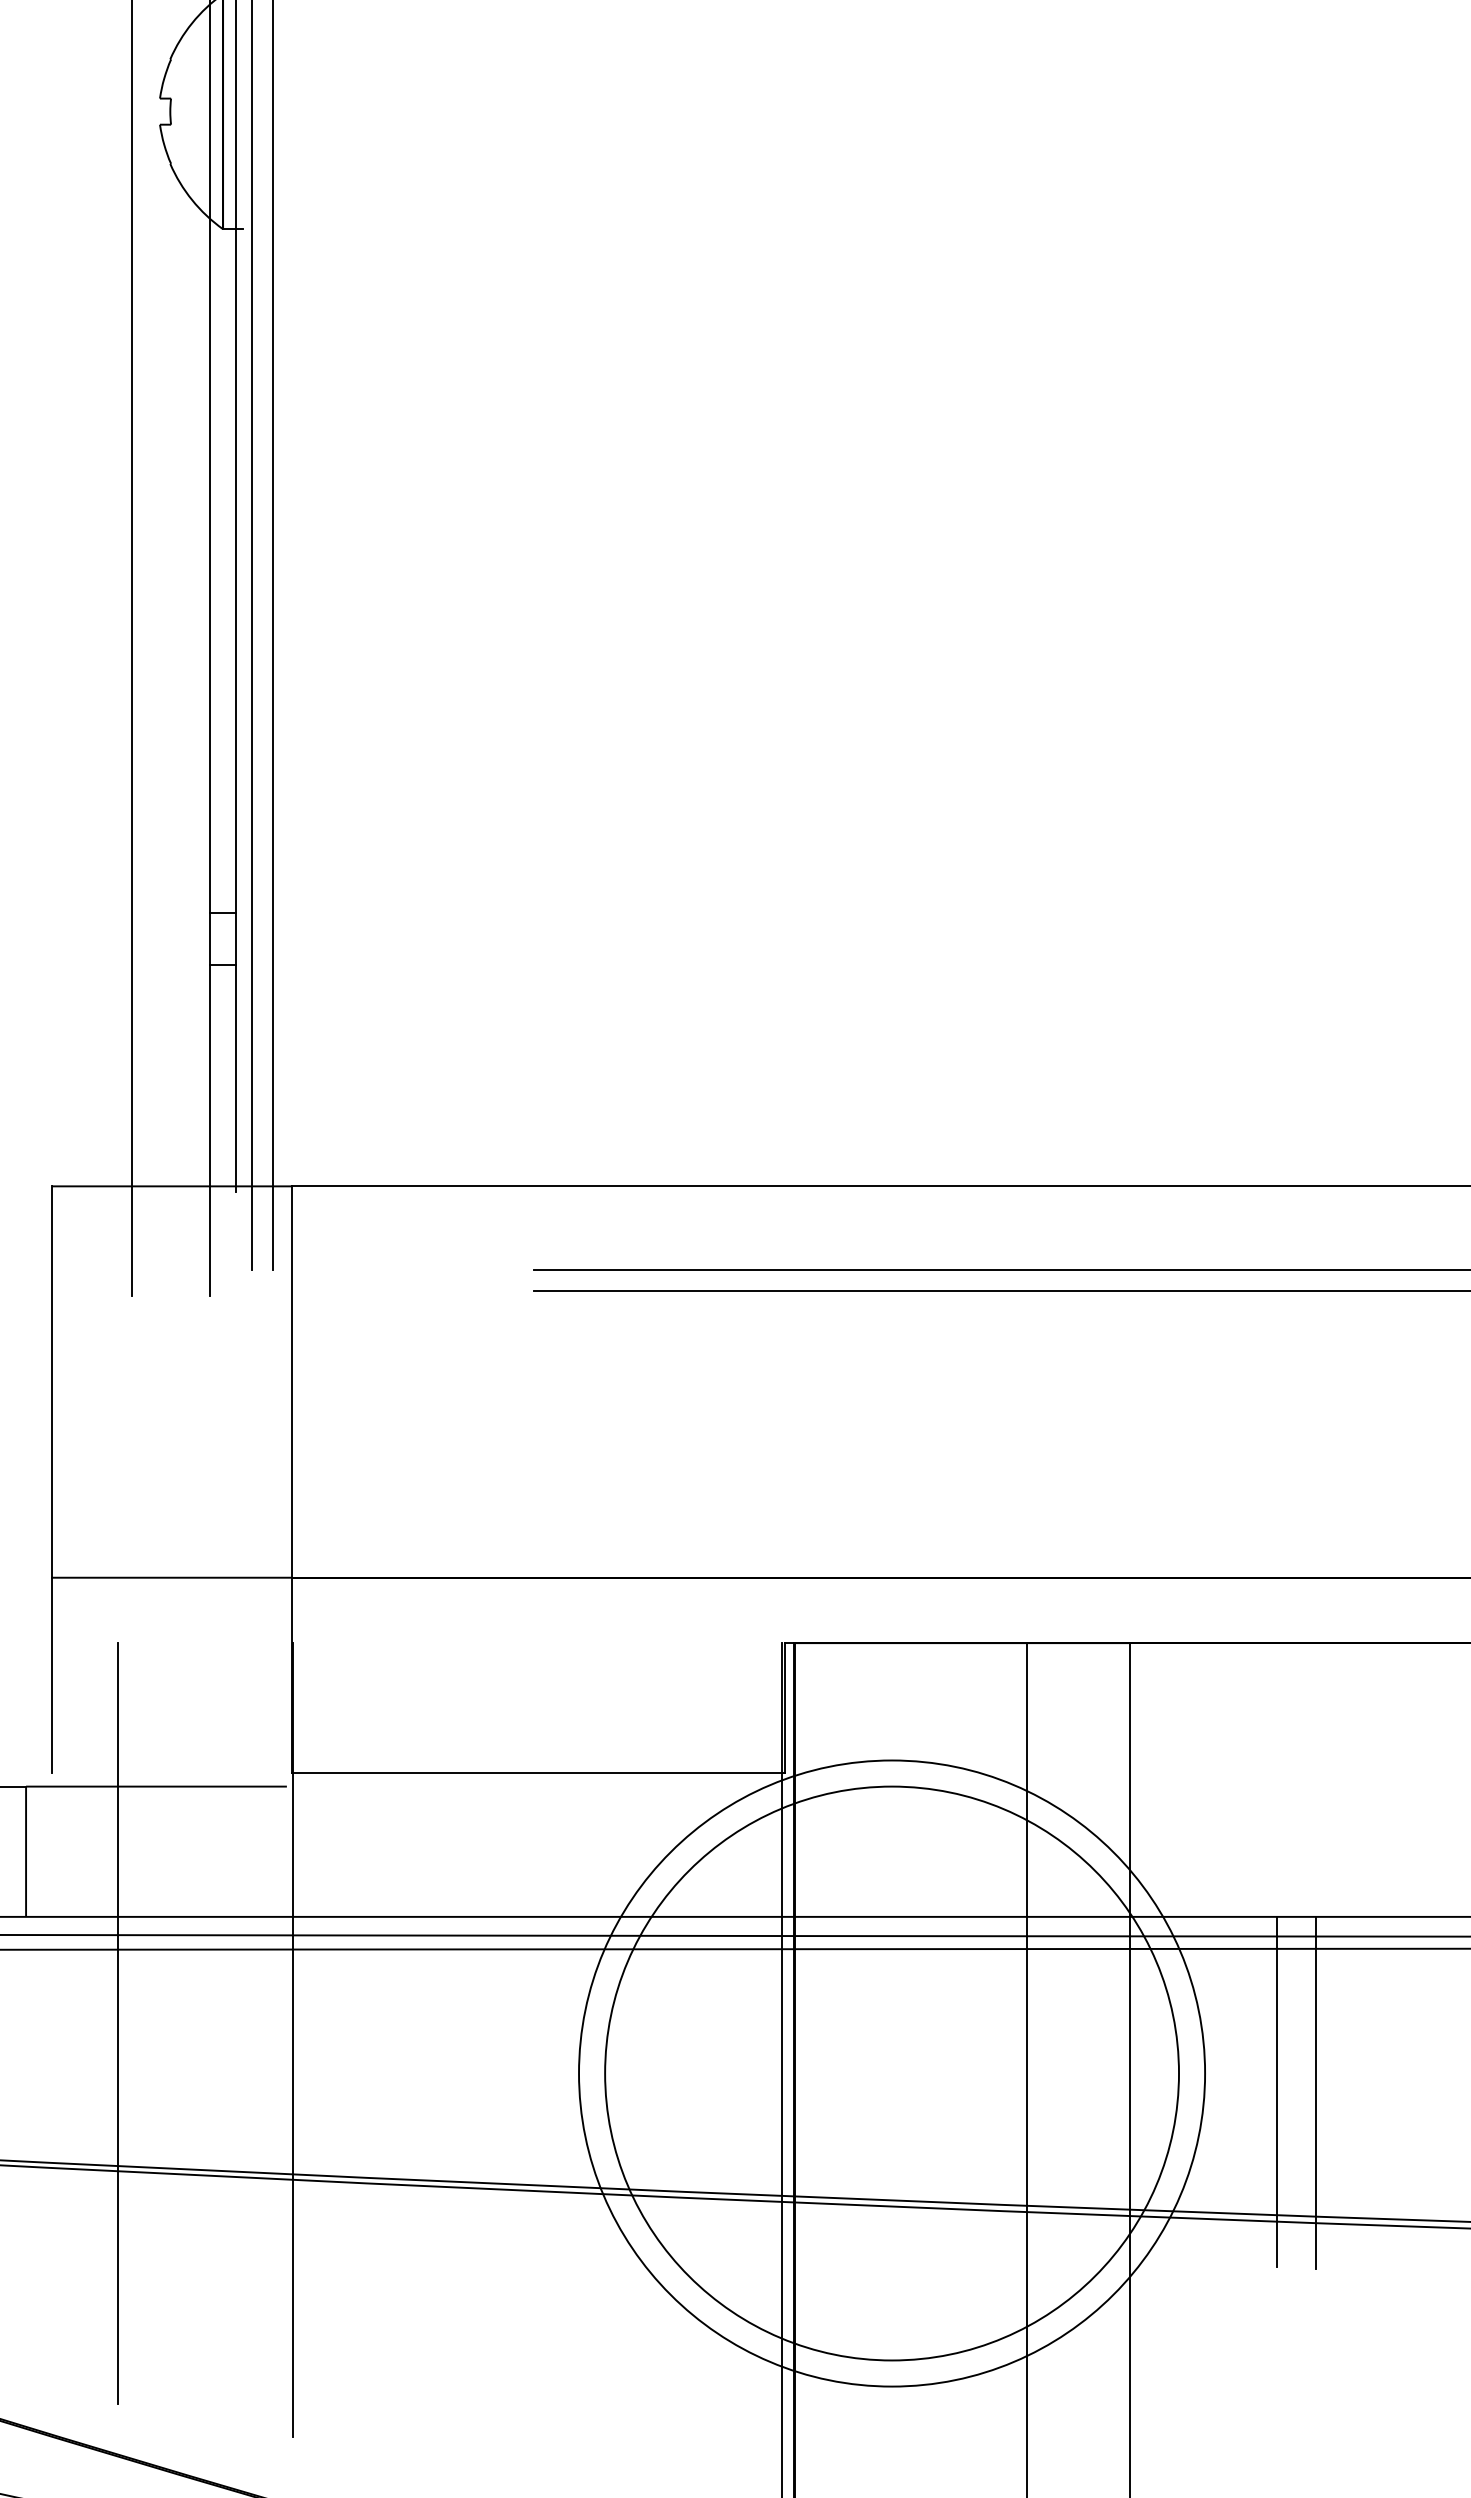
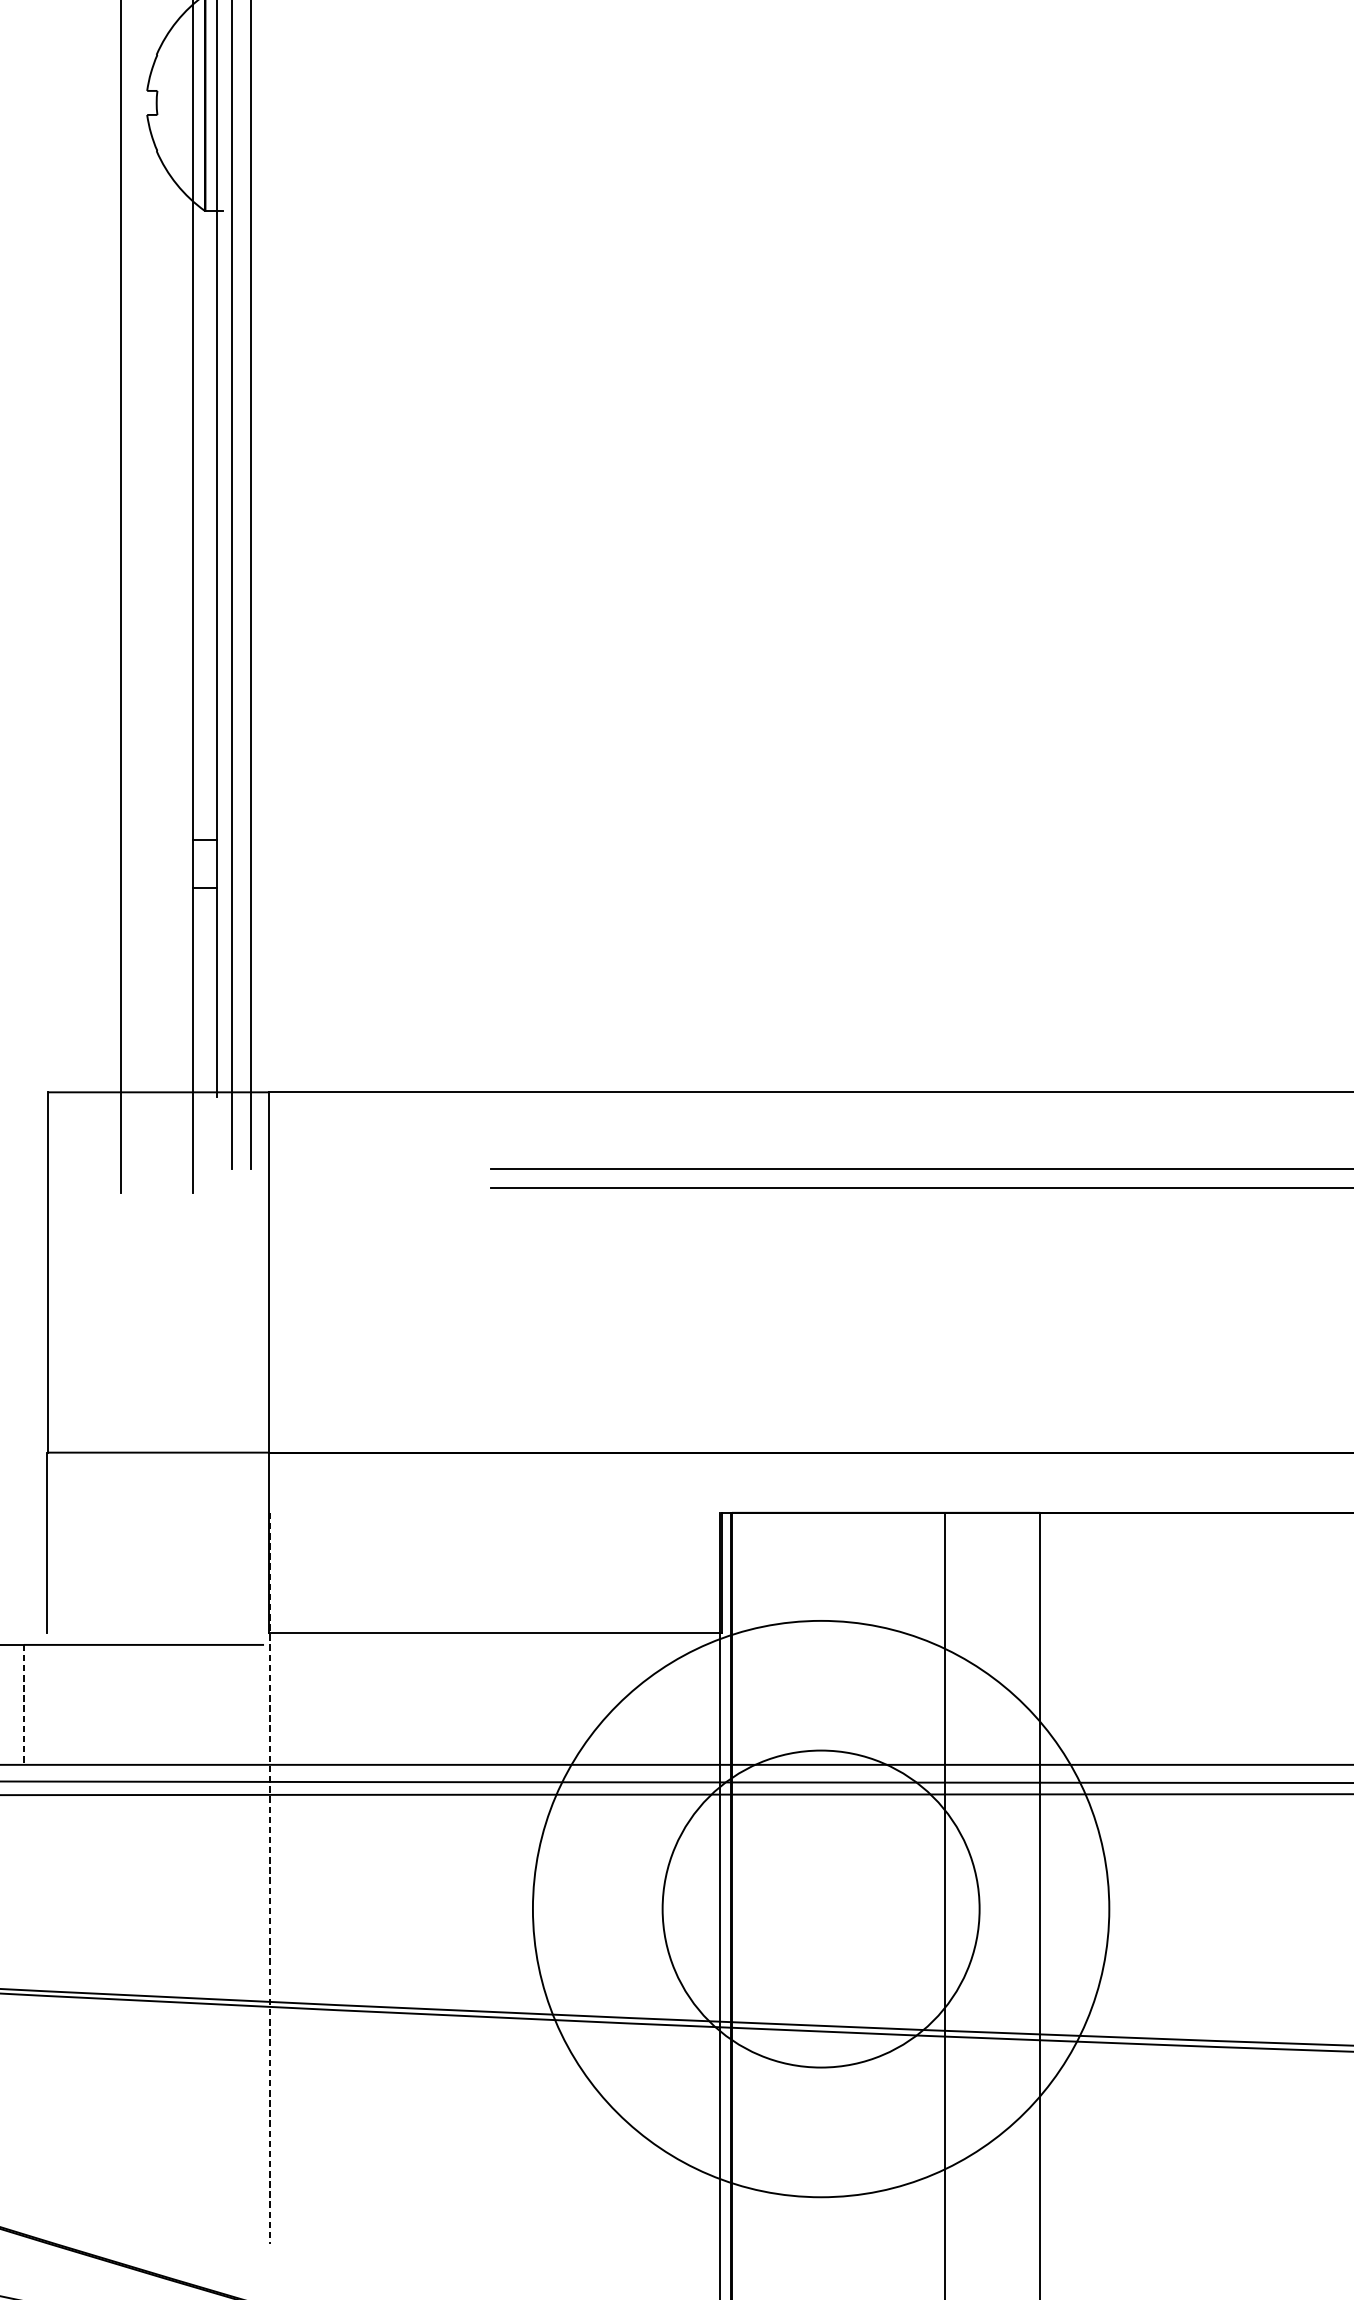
arc: (26, 1846) -> (24, 1700), solid -> dashed
line: (118, 2023) -> (108, 1863), removed
line: (293, 2040) -> (270, 1878), solid -> dashed
circle: (892, 2073) -> (821, 1909), size x0.6
line: (1276, 2091) -> (1175, 1925), removed
line: (1316, 2092) -> (1211, 1926), removed

